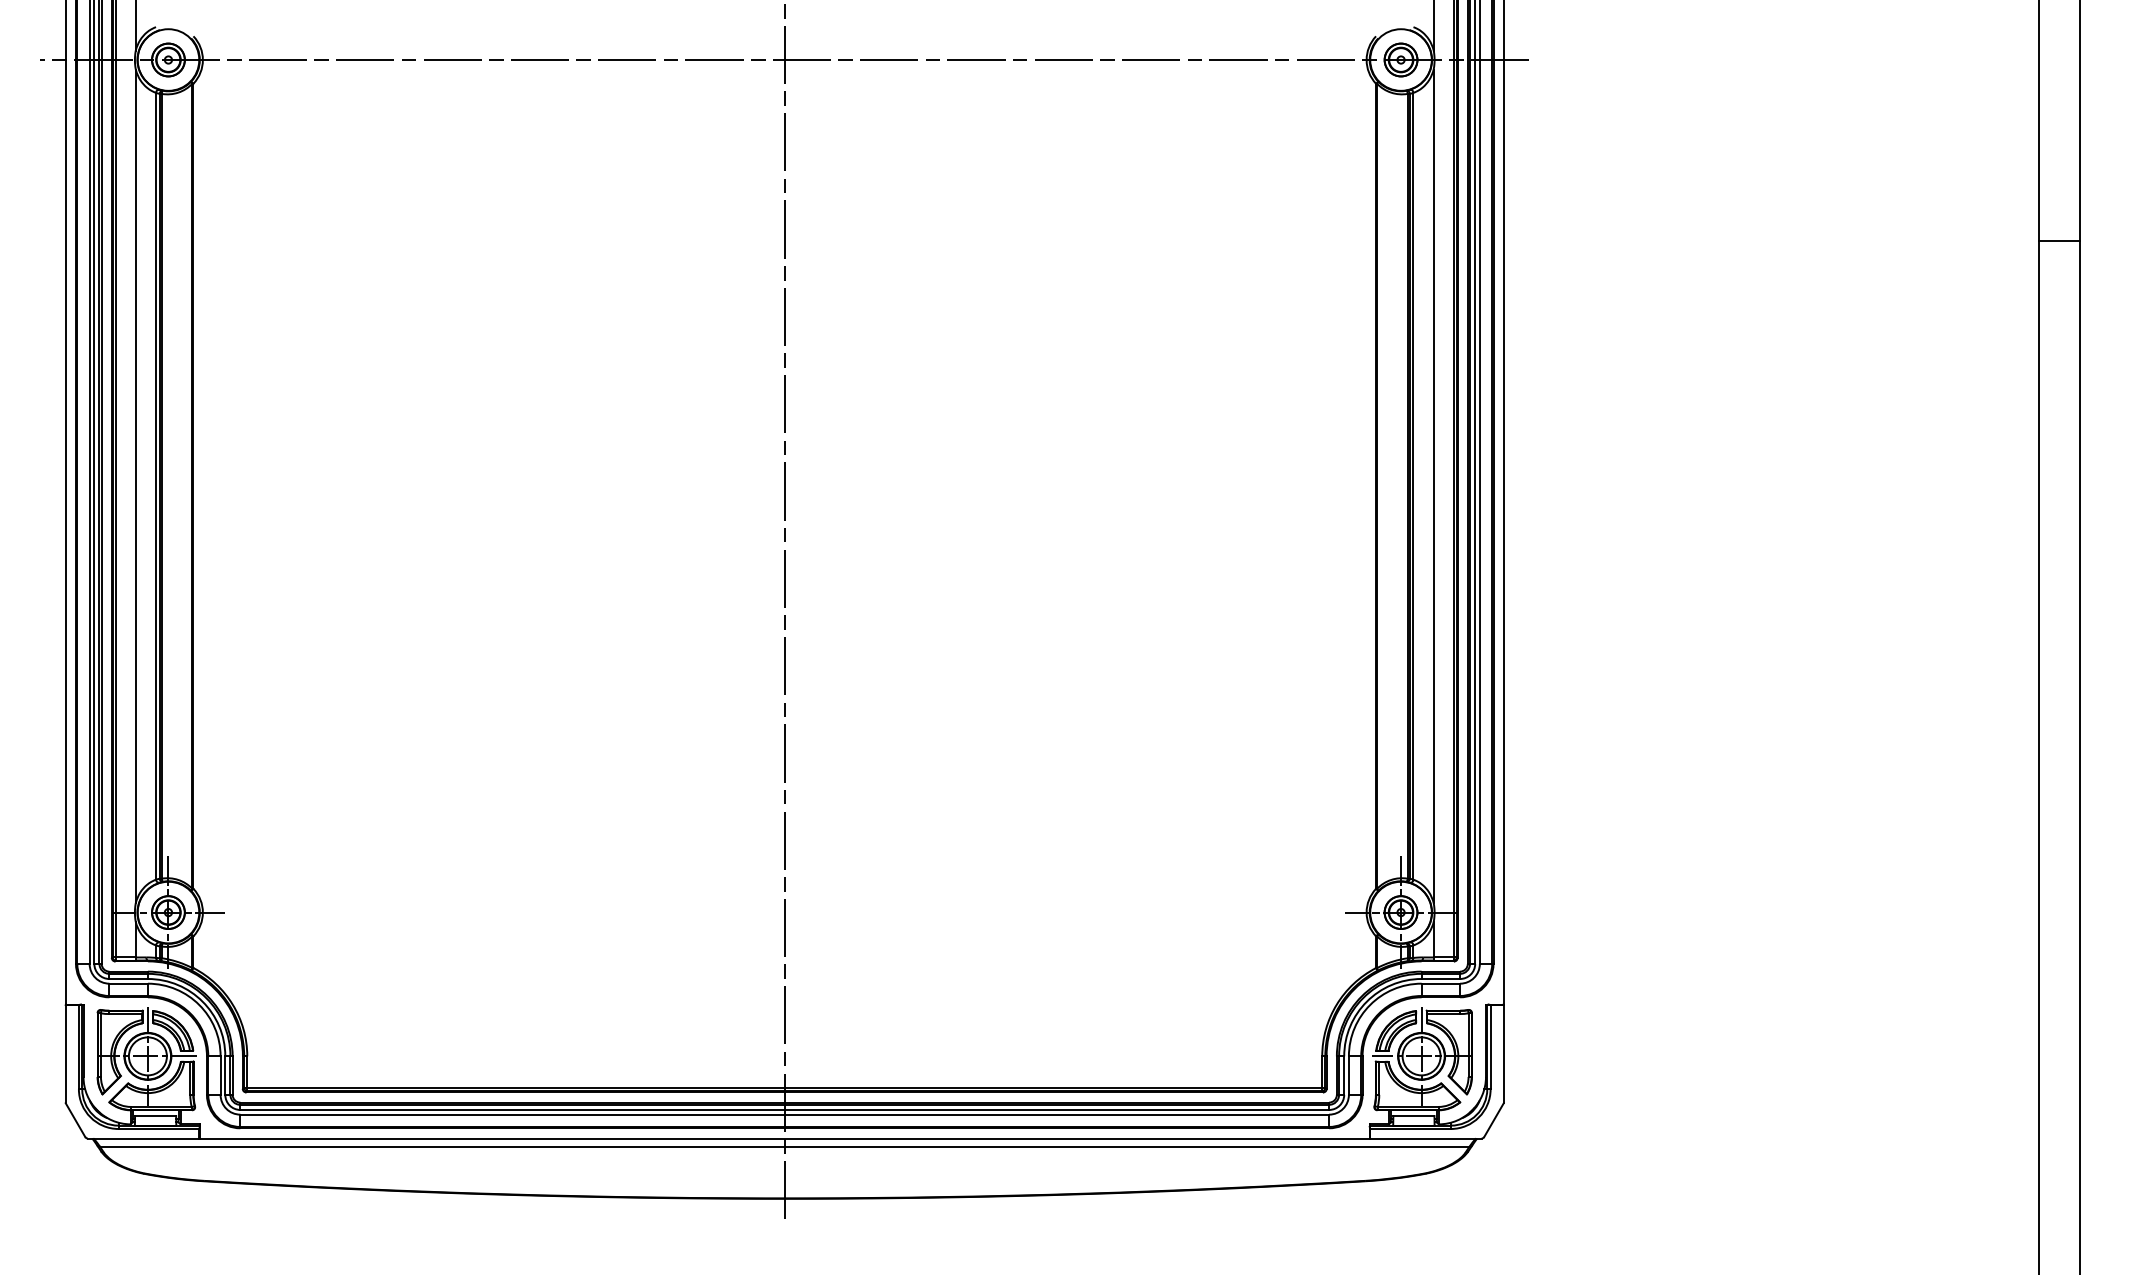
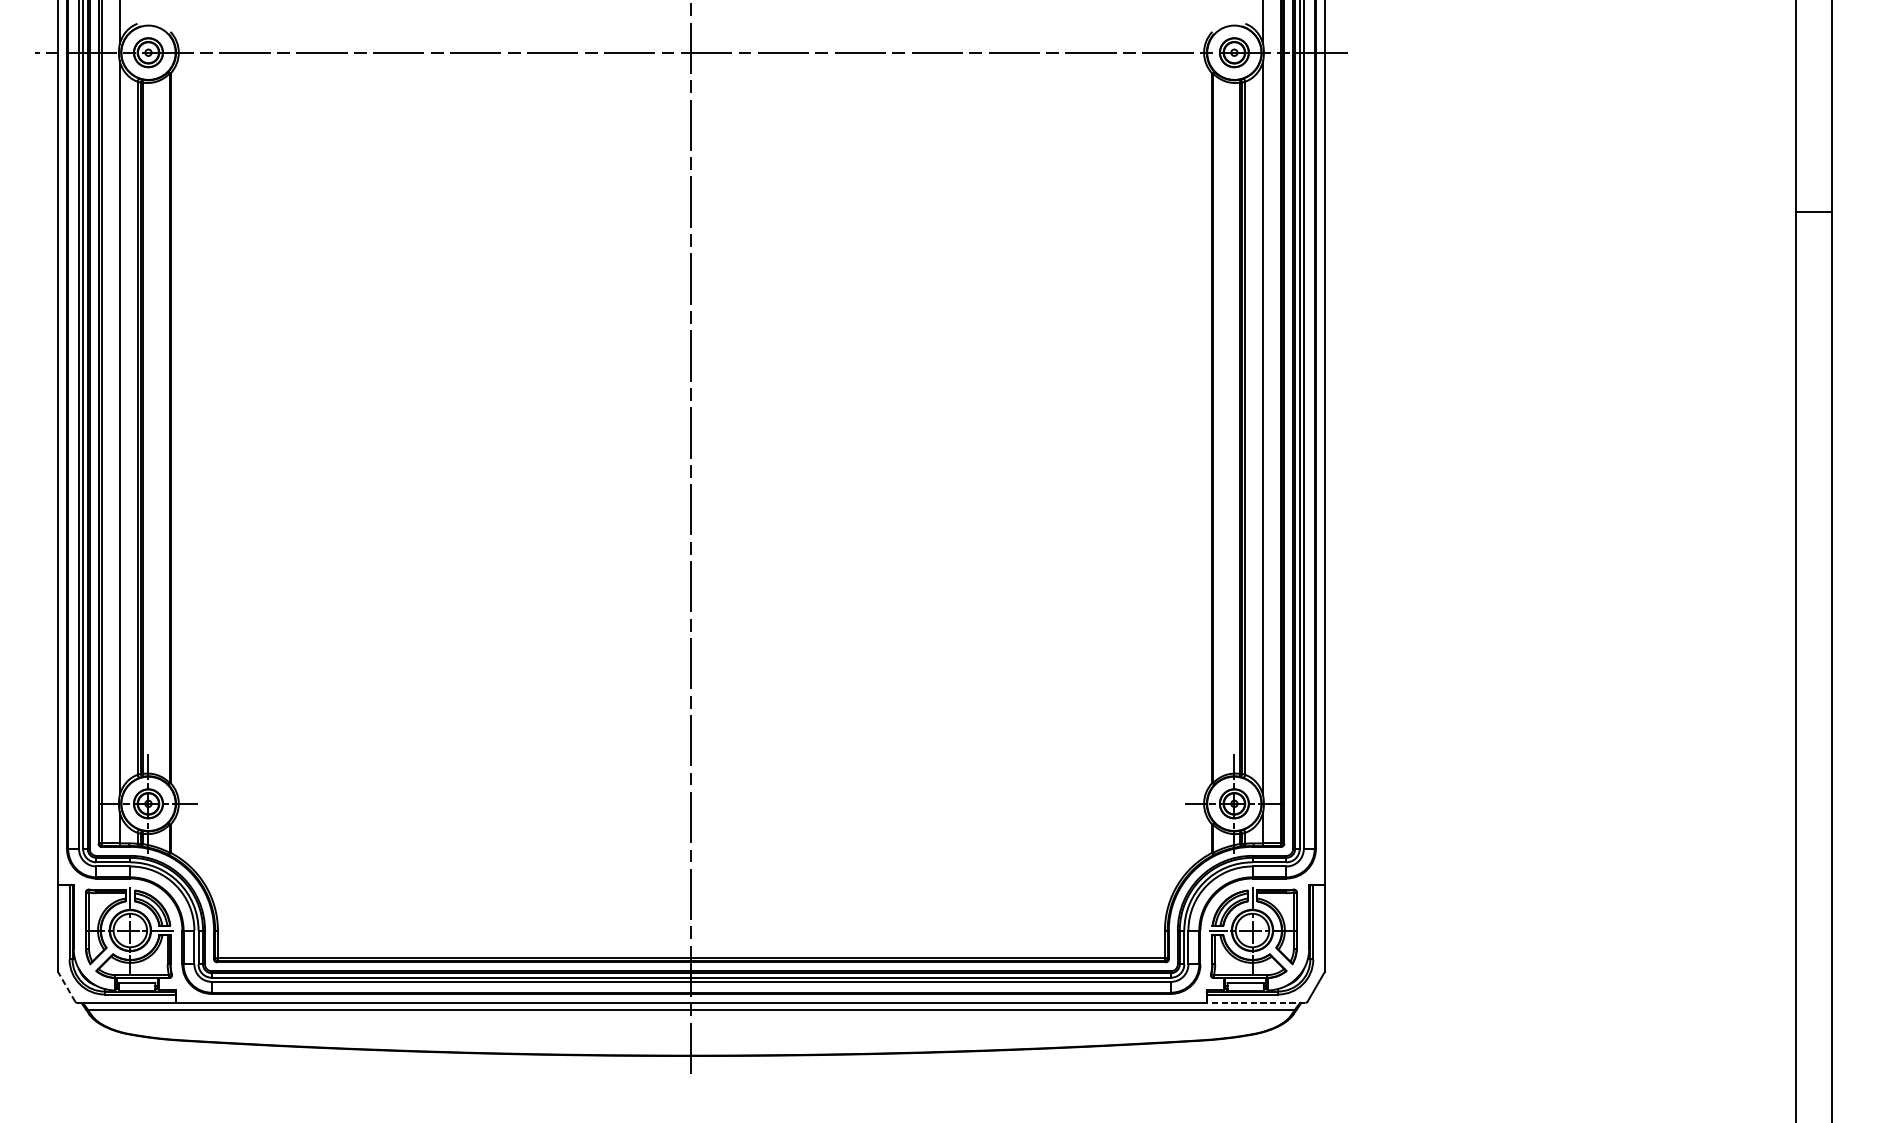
line: (75, 1120) -> (66, 987), solid -> dashed
line: (1425, 1138) -> (1255, 1002), solid -> dashed

